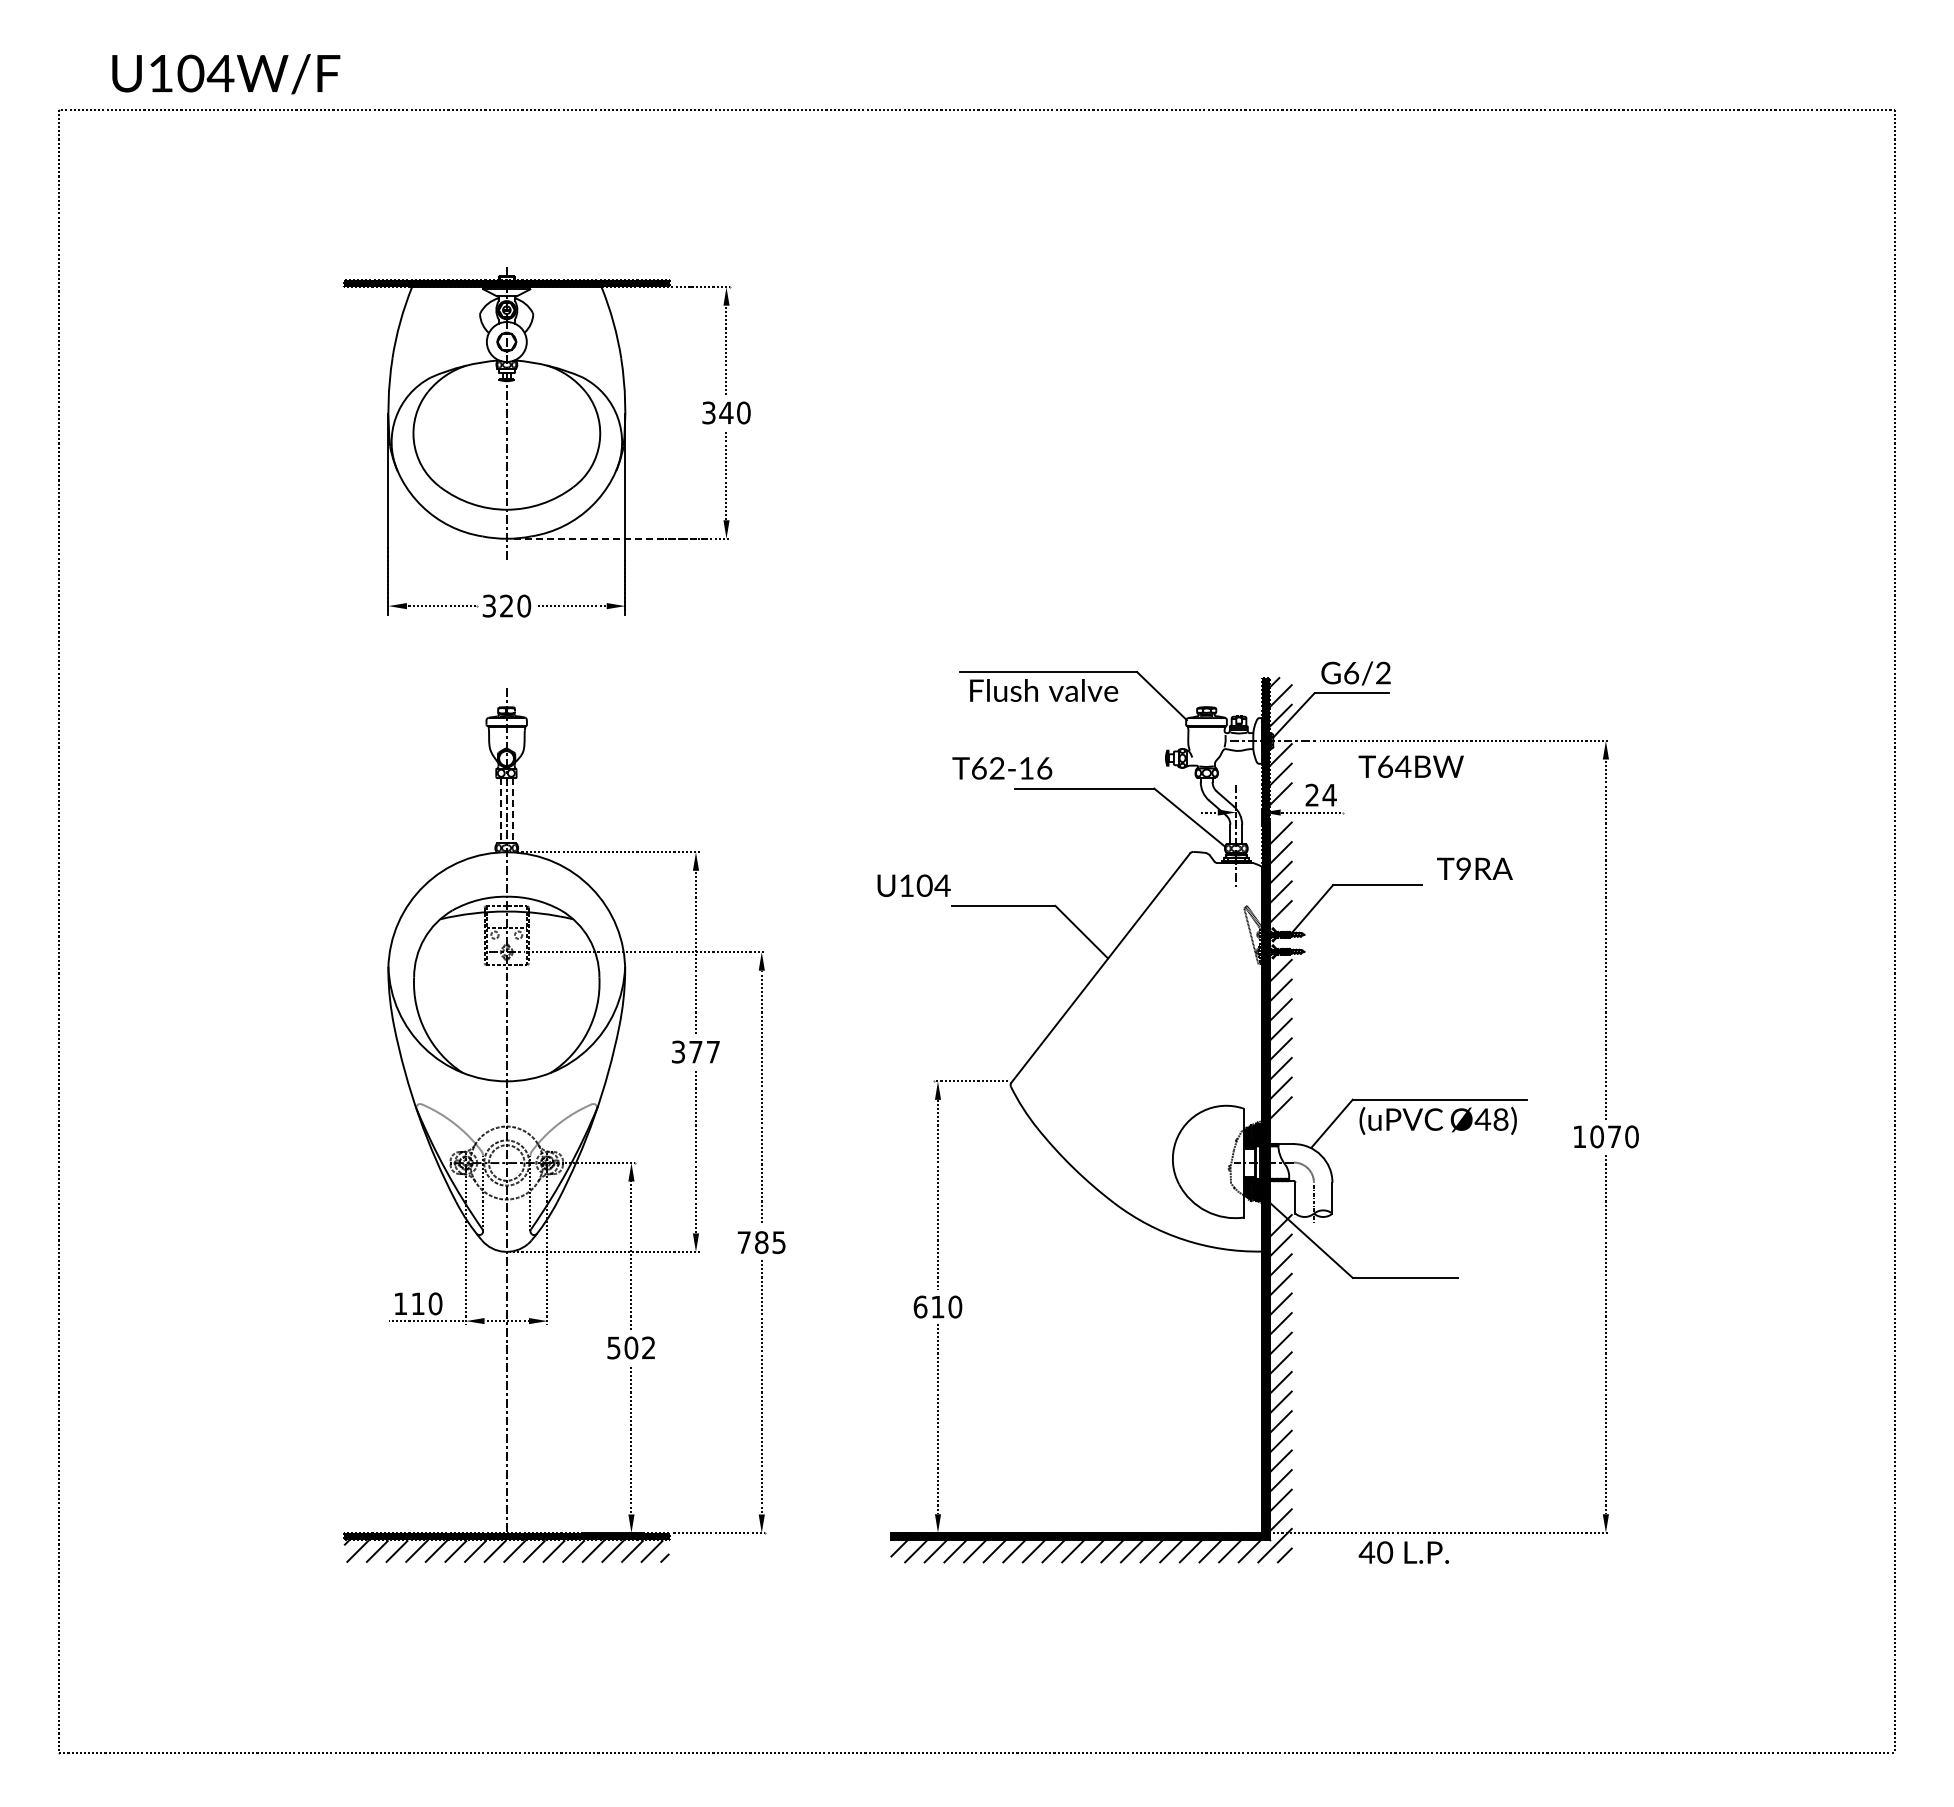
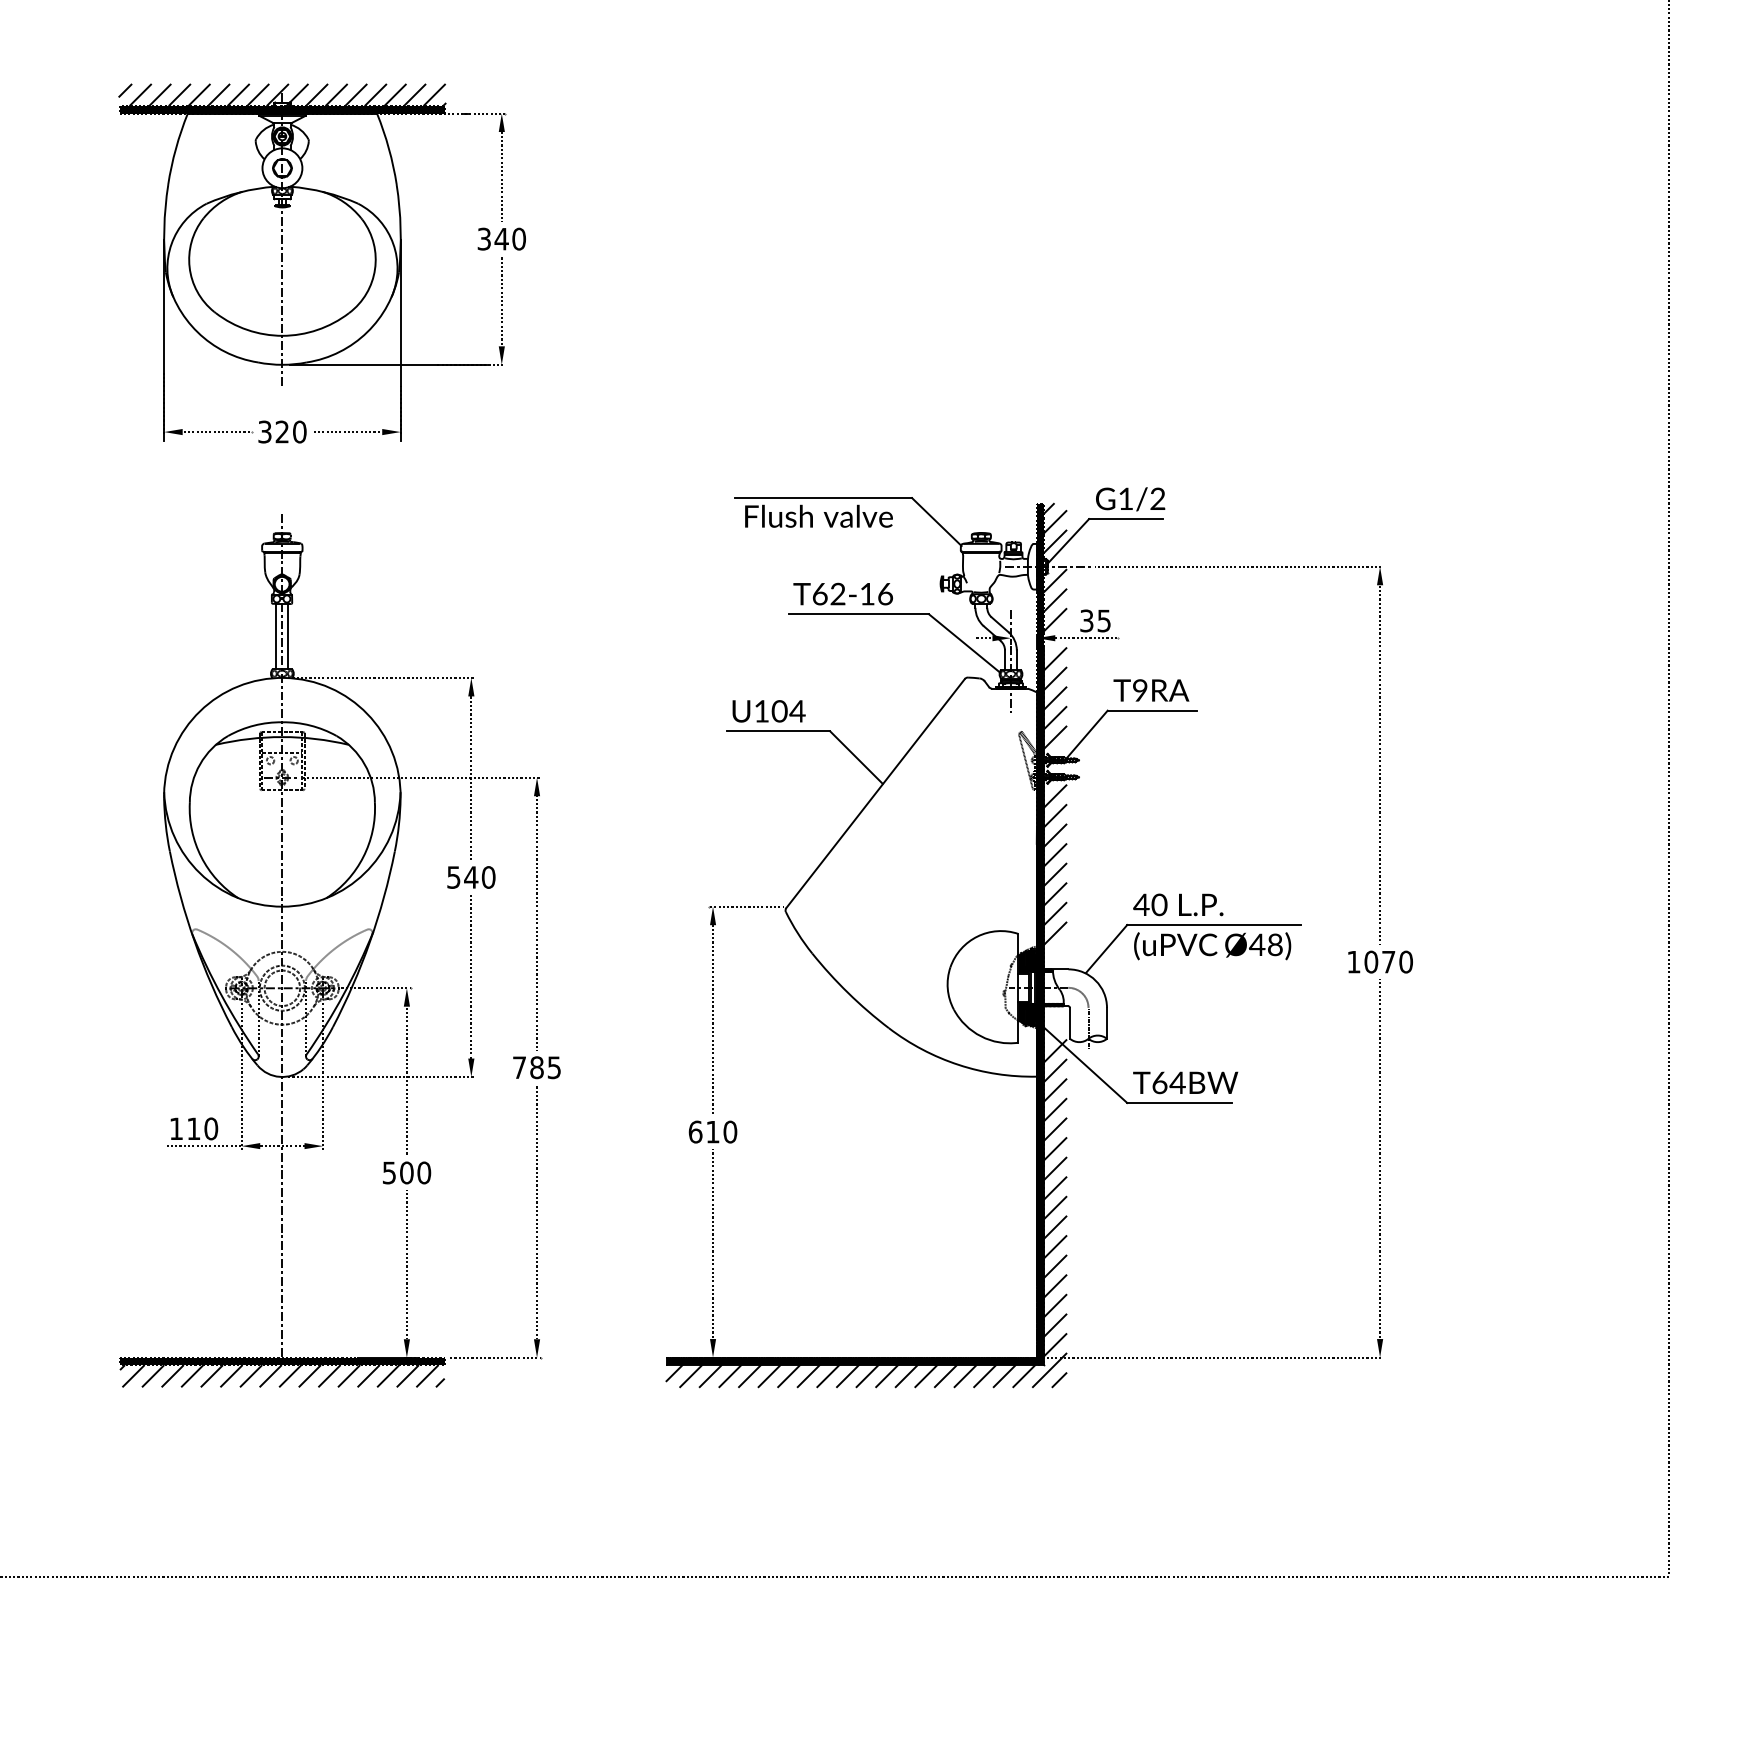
hatch: (506, 268) -> (282, 94), added
line: (613, 538) -> (388, 364), dashed -> solid
text: (1351, 673) -> (1126, 499), G6/2 -> G1/2
text: (1410, 766) -> (1184, 1082), moved
text: (1002, 768) -> (843, 594), moved
text: (1320, 795) -> (1095, 621), 24 -> 35
line: (500, 810) -> (276, 636), dashed -> solid
line: (512, 810) -> (288, 636), dashed -> solid
text: (1474, 868) -> (1150, 690), moved
text: (913, 885) -> (768, 711), moved
text: (696, 1051) -> (471, 876), 377 -> 540
text: (648, 1347) -> (423, 1172), 502 -> 500
text: (1403, 1552) -> (1177, 904), moved

